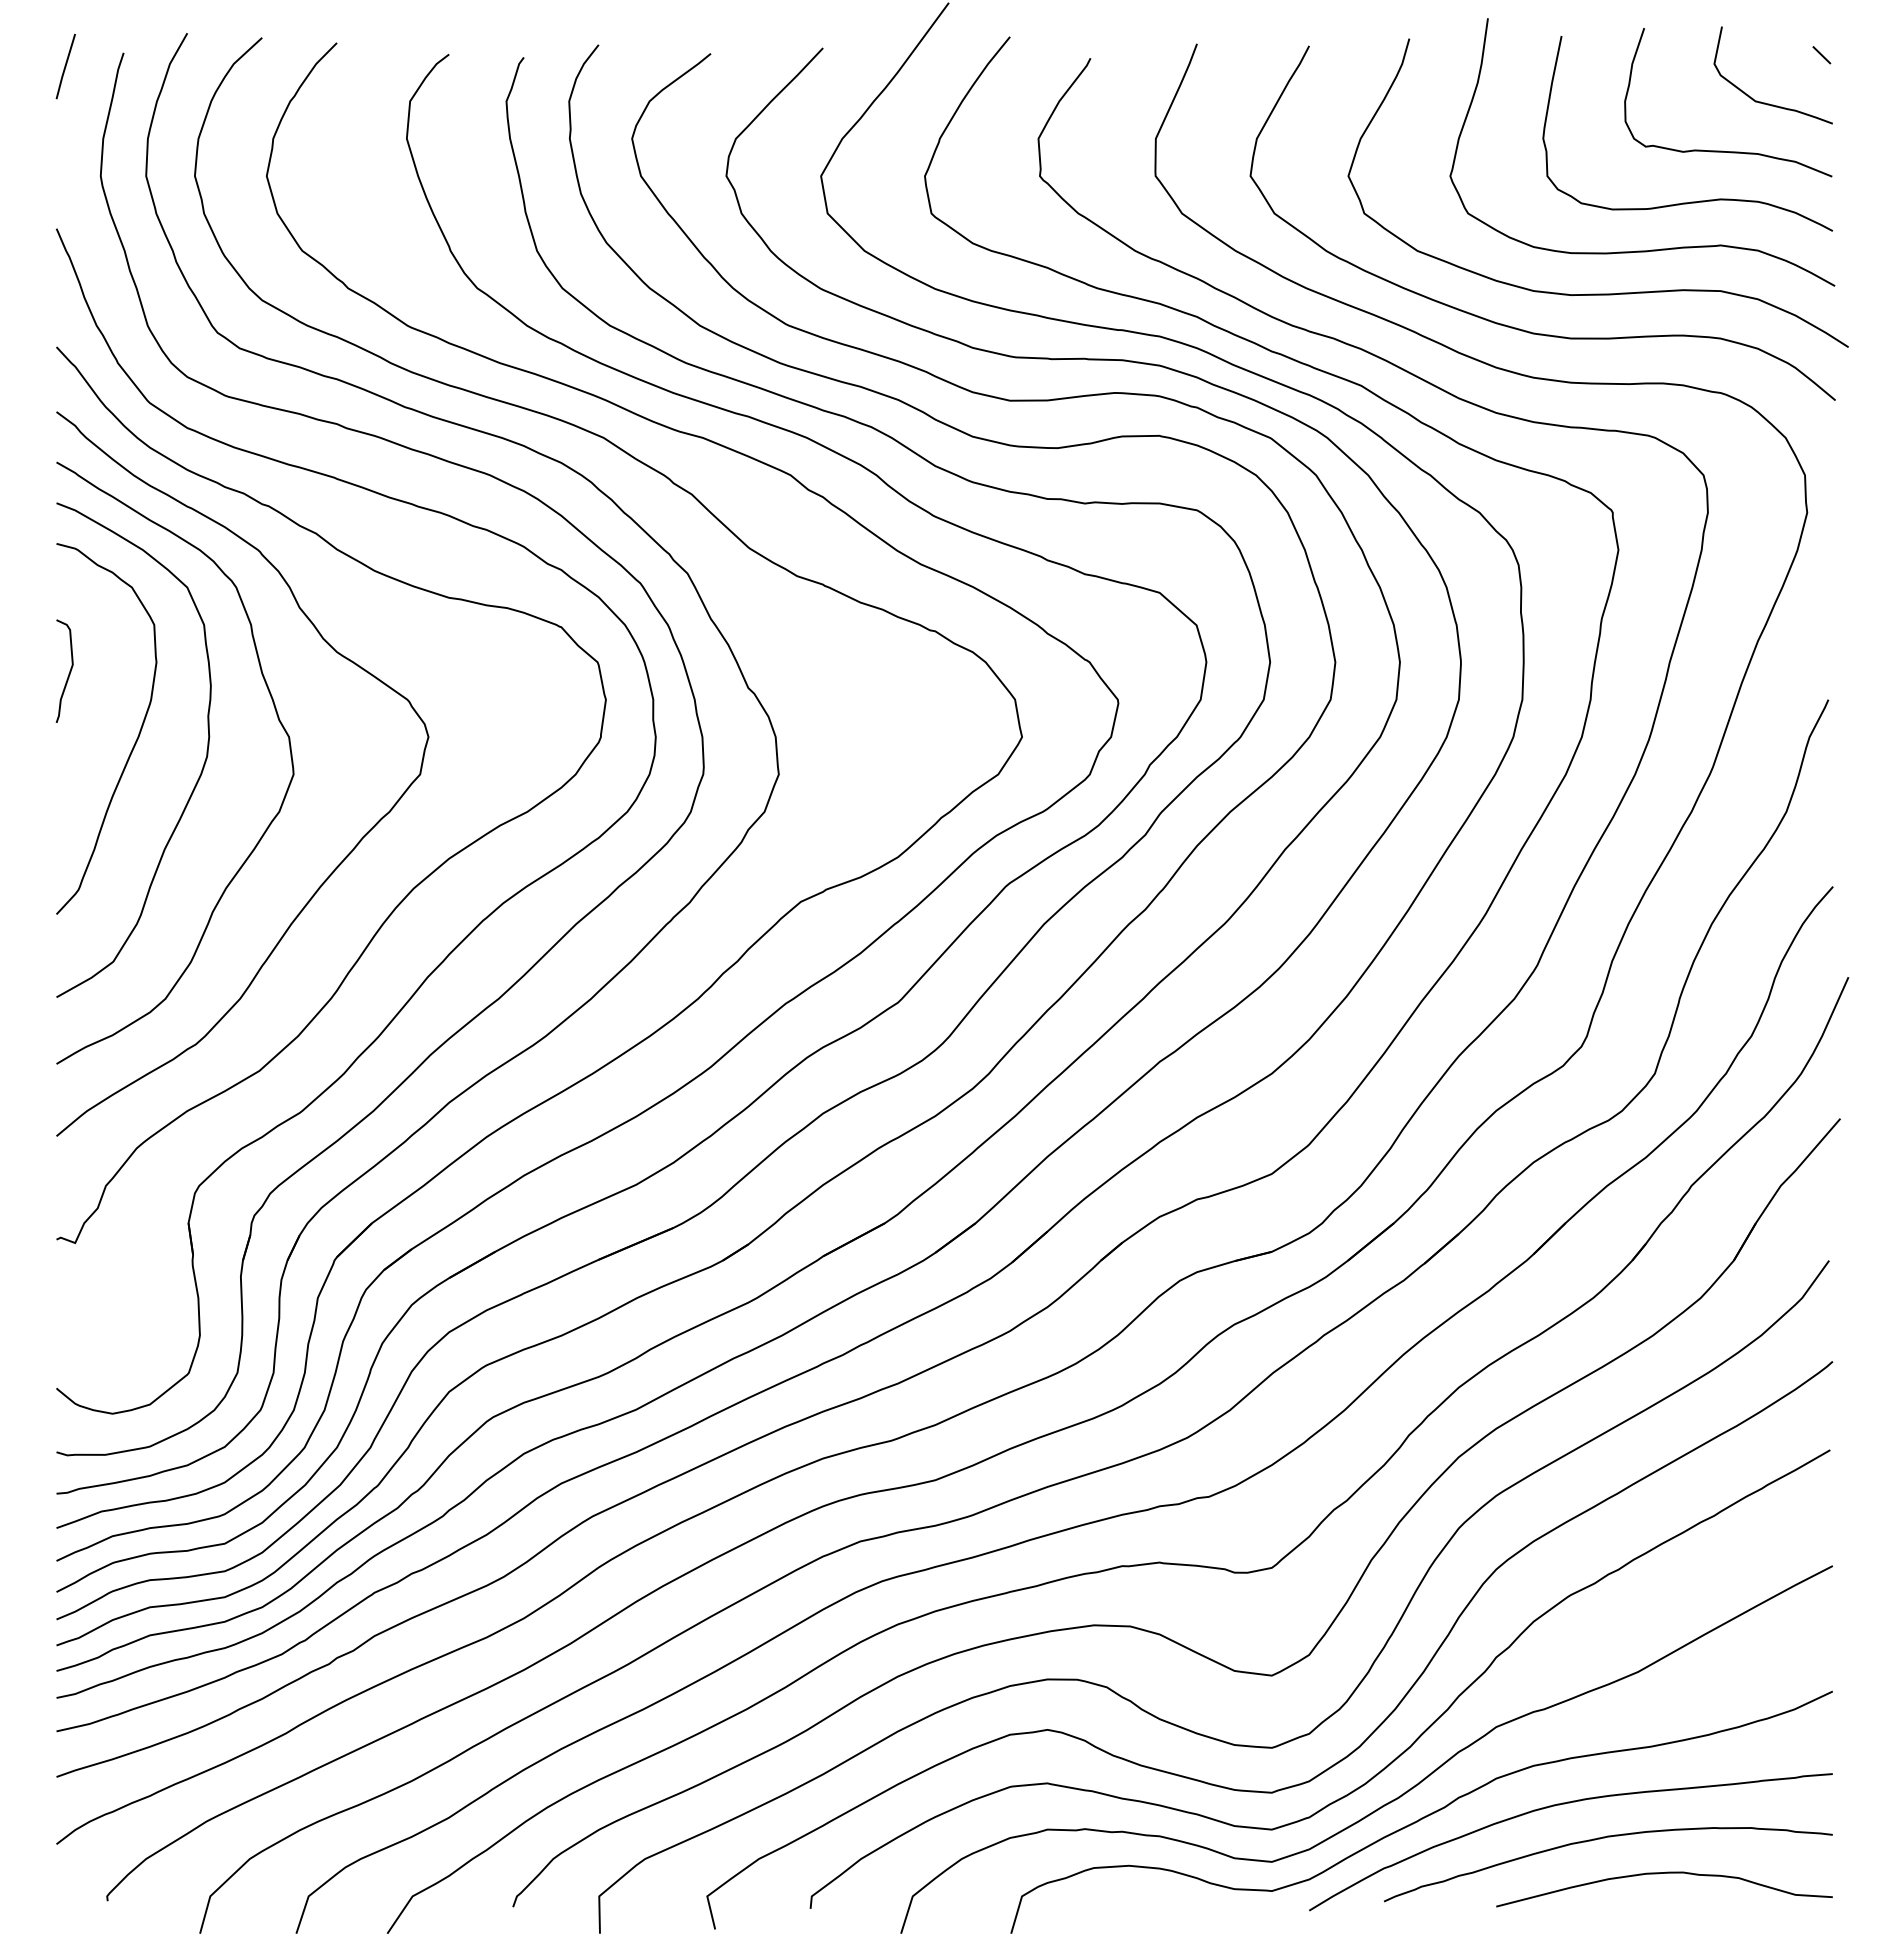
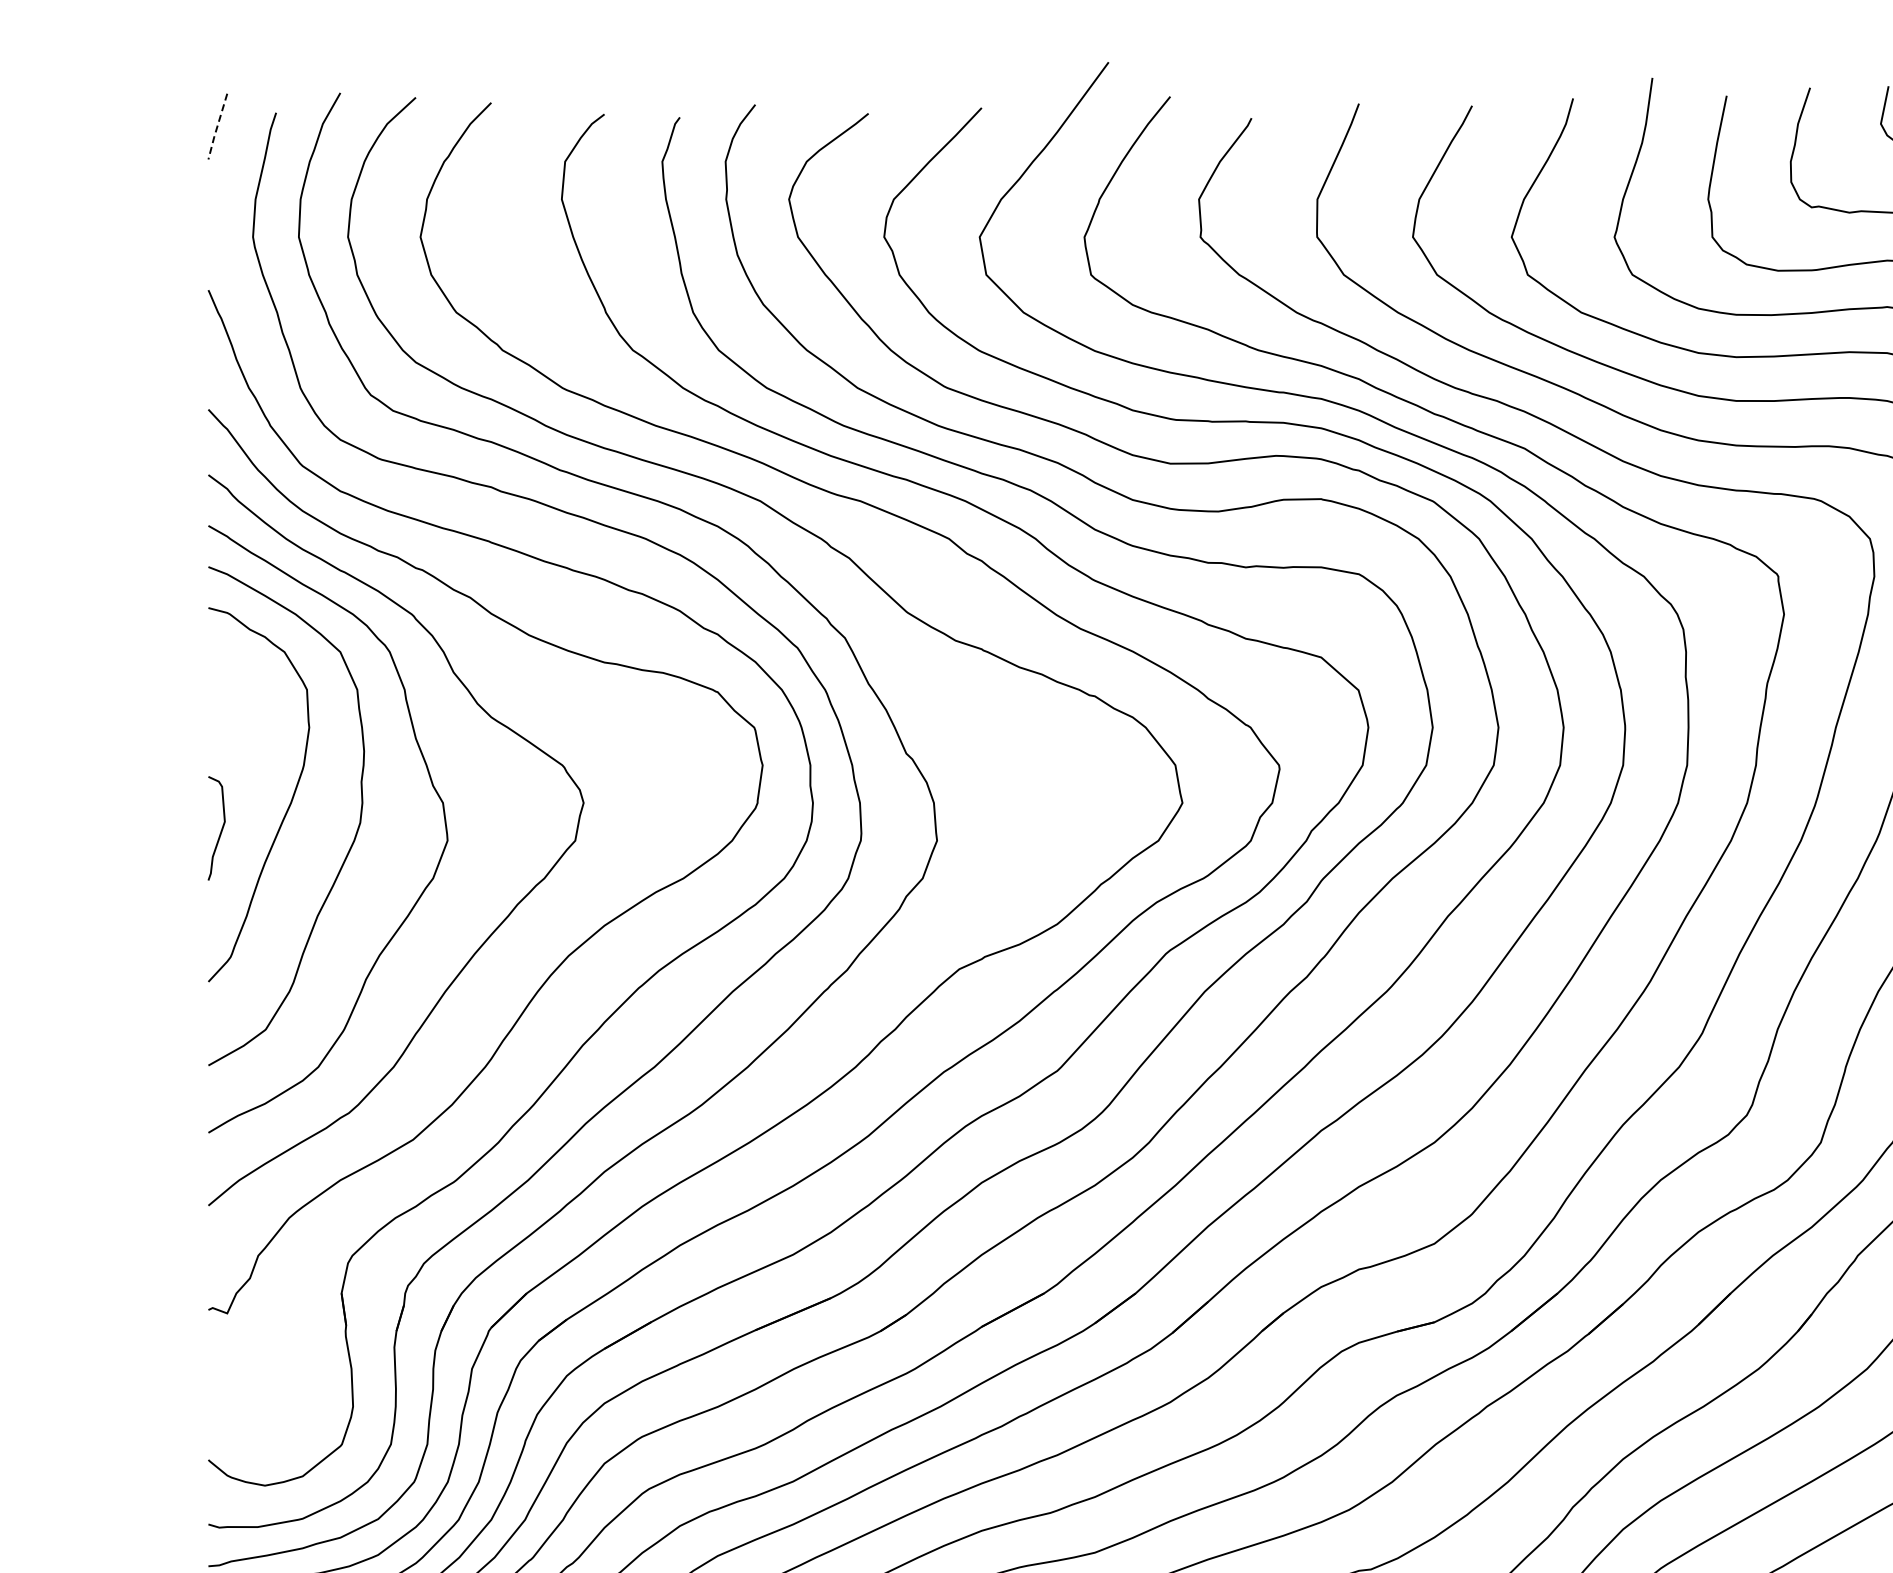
line: (65, 67) -> (217, 127), solid -> dashed
curve: (69, 670) -> (221, 827), moved

